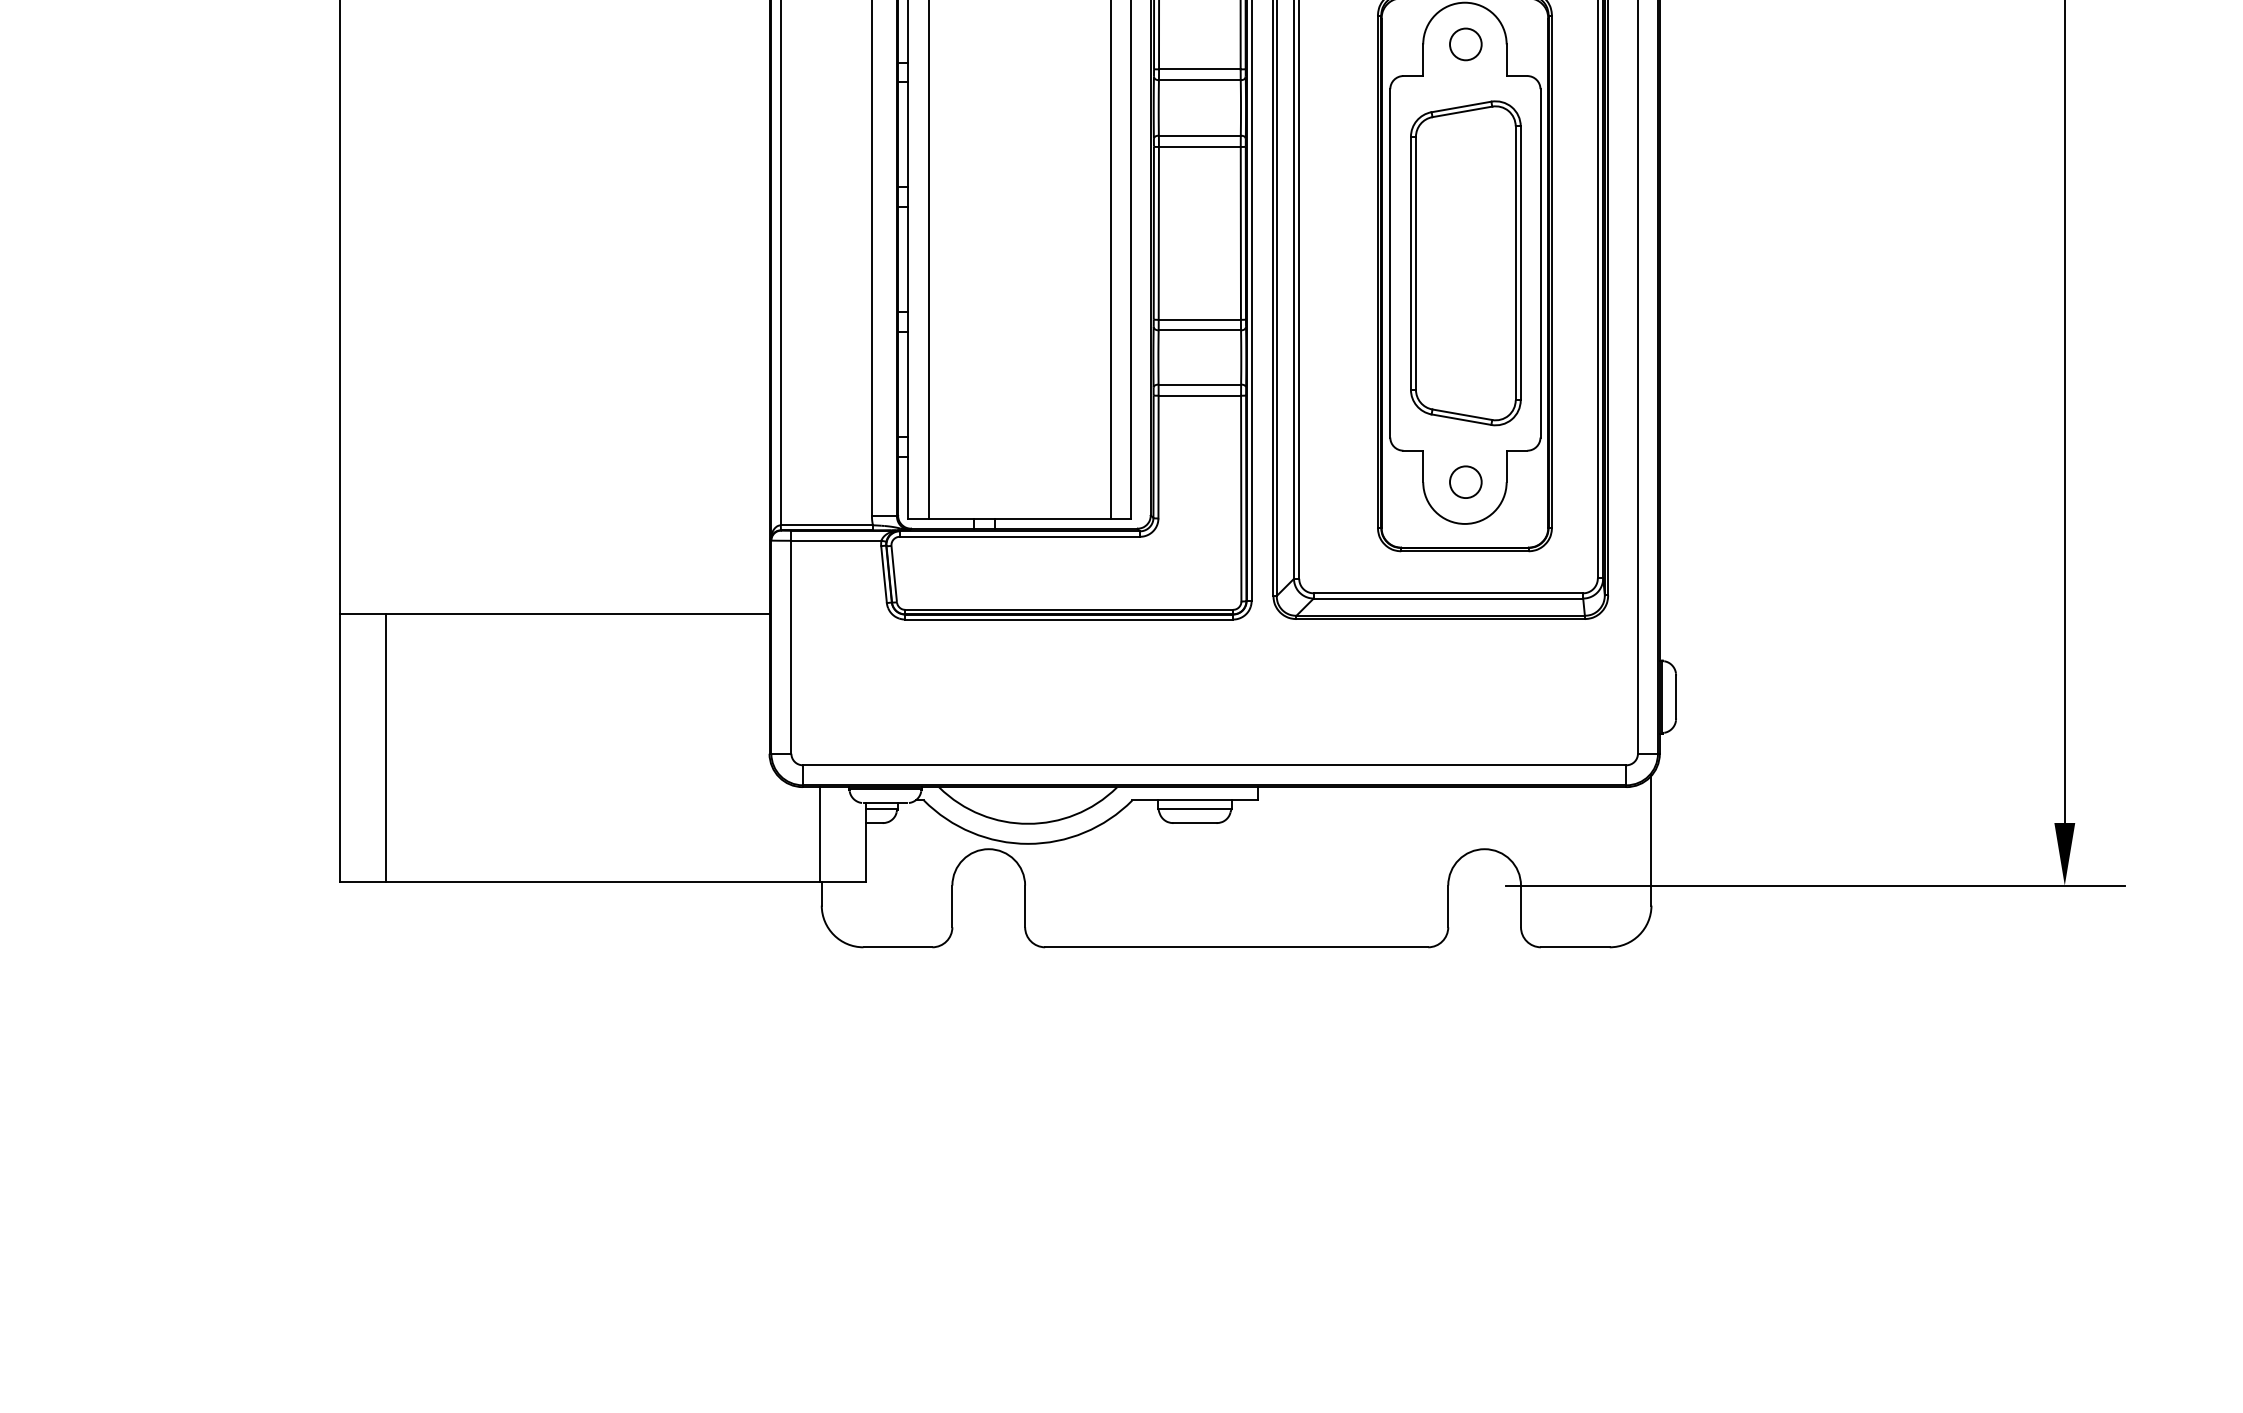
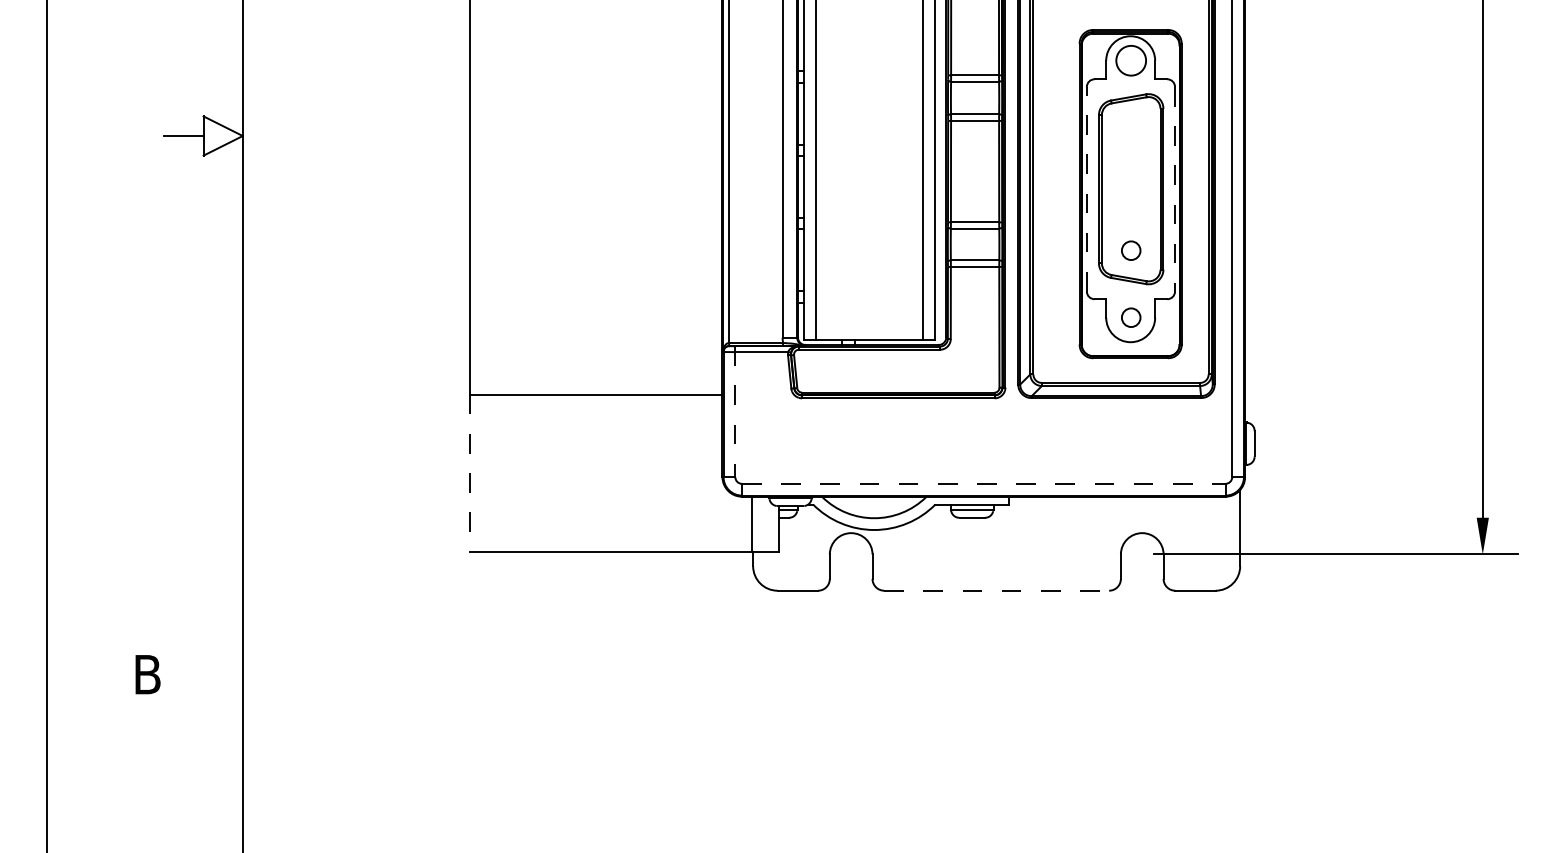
circle: (1464, 44) -> (1130, 60), size x1.6
line: (1389, 262) -> (1086, 188), solid -> dashed
line: (1541, 263) -> (1175, 189), solid -> dashed
circle: (1466, 367) -> (1131, 250), added
line: (791, 643) -> (735, 412), solid -> dashed
line: (340, 747) -> (470, 473), solid -> dashed
line: (386, 747) -> (497, 473), removed
line: (1214, 764) -> (983, 483), solid -> dashed
line: (1238, 946) -> (997, 590), solid -> dashed

